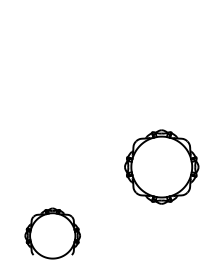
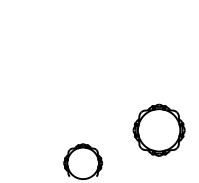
part: (160, 165) -> (158, 129), moved

